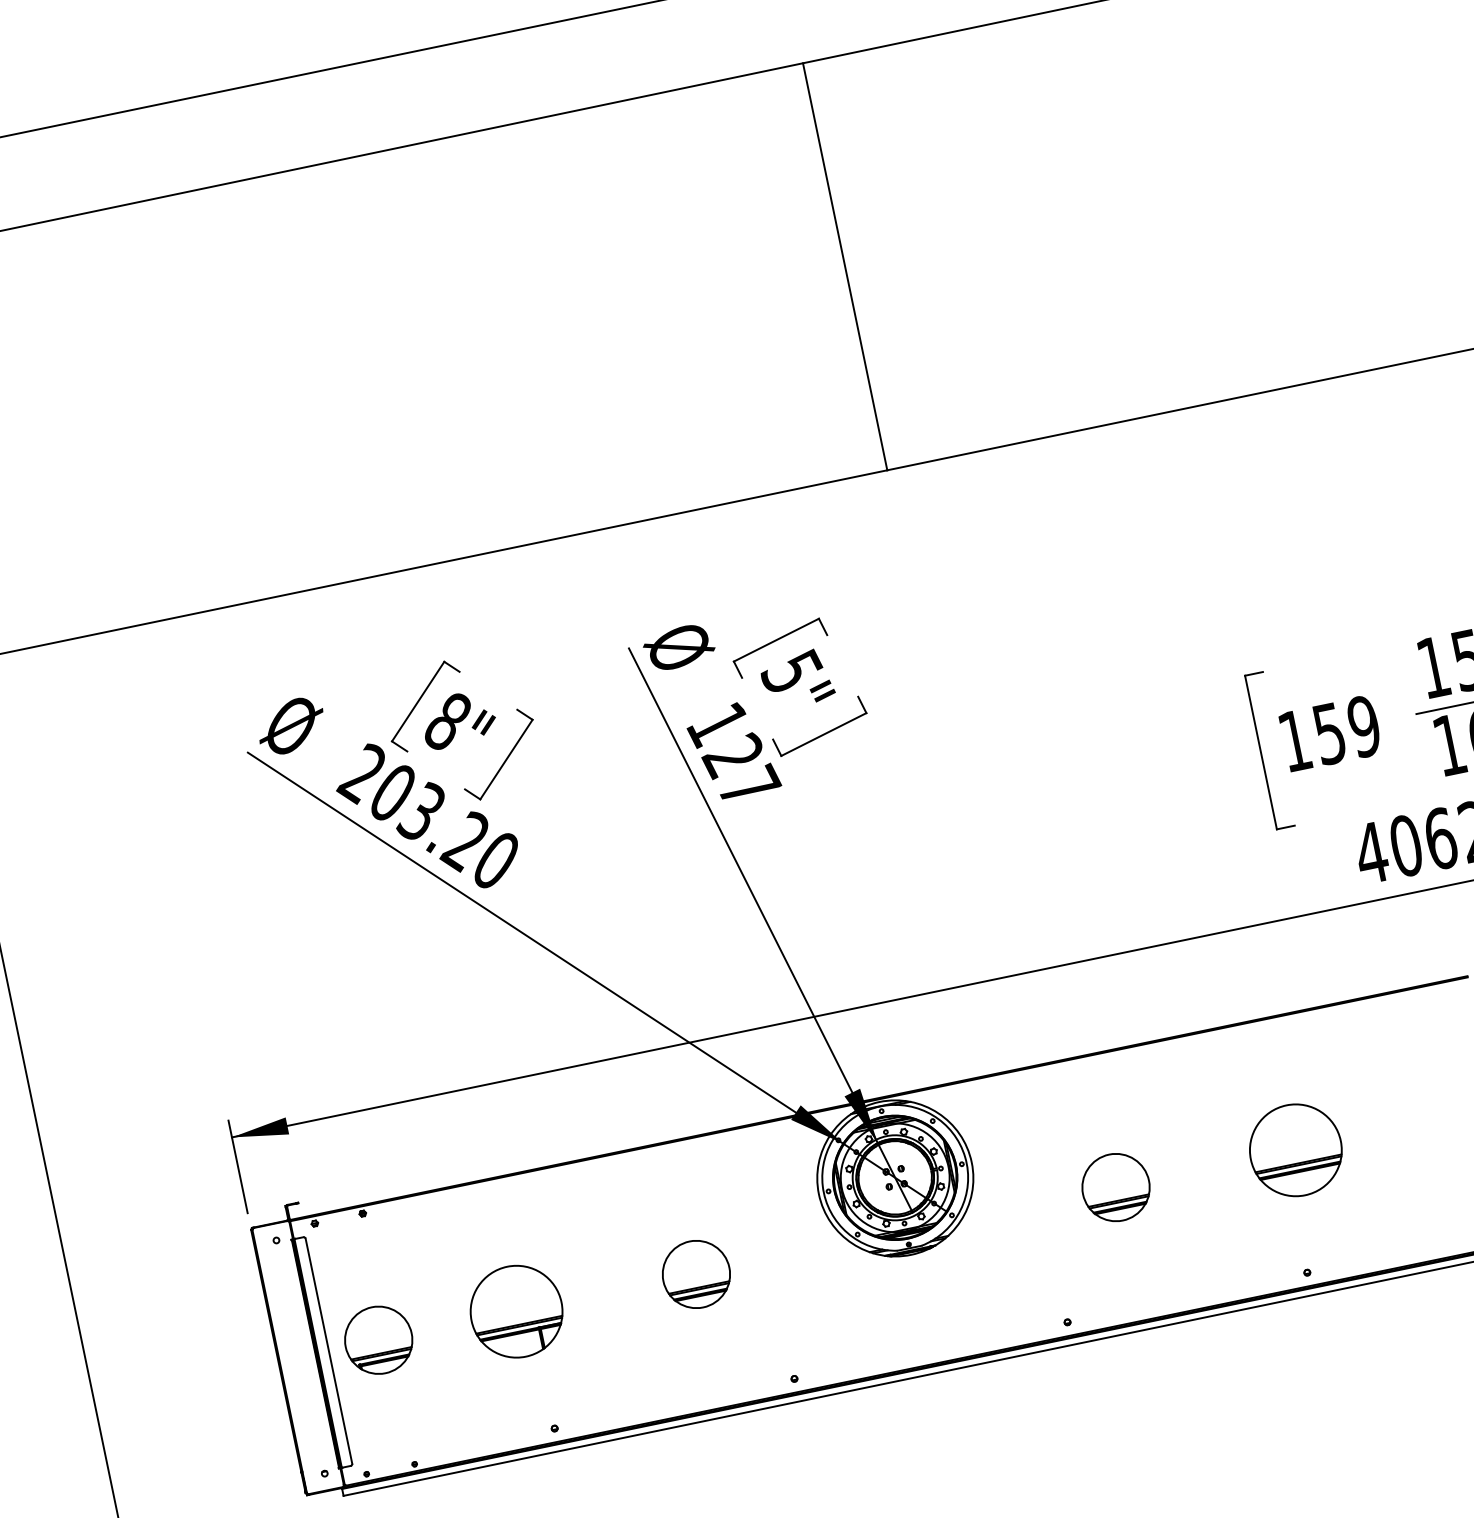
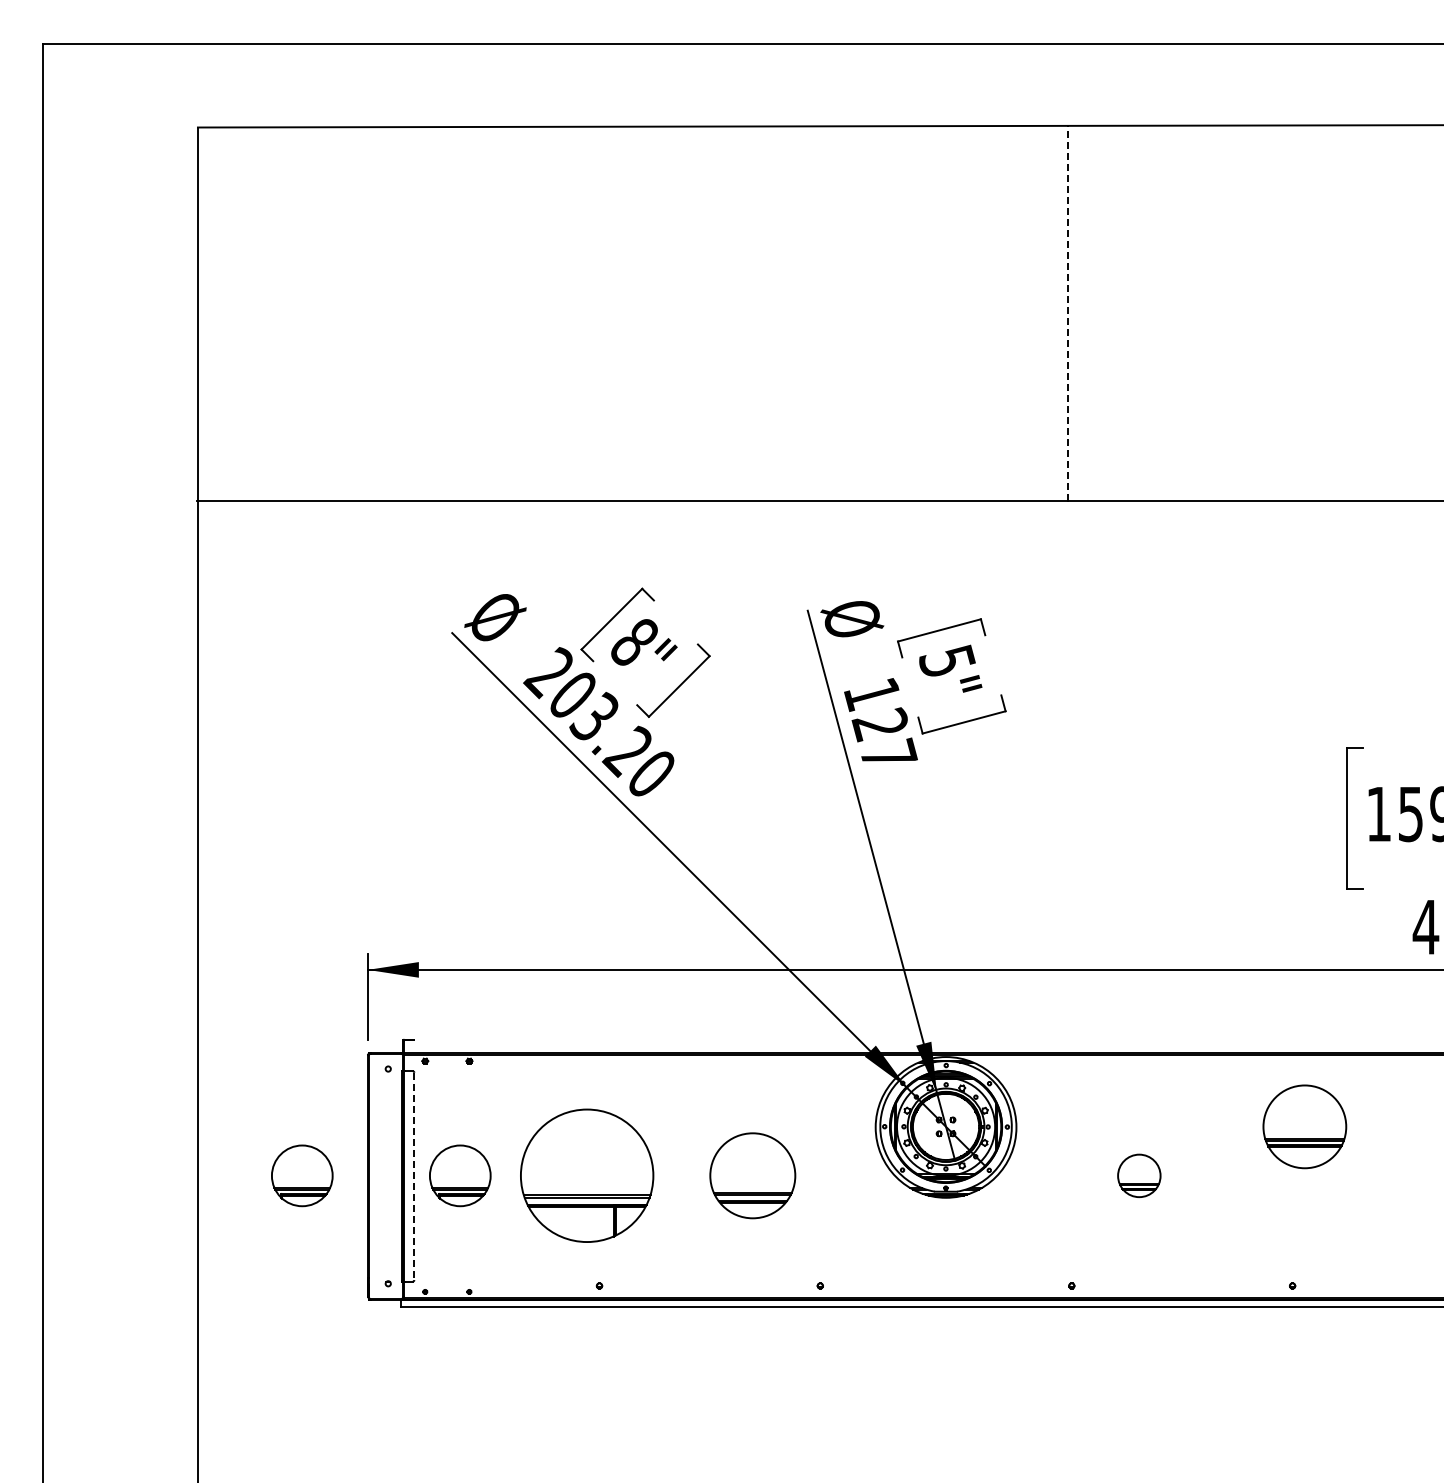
line: (845, 265) -> (1068, 312), solid -> dashed
part: (1295, 1150) -> (1304, 1126), moved
part: (1116, 1187) -> (1139, 1175), size x0.7
part: (695, 1274) -> (752, 1175), size x1.4
part: (516, 1311) -> (587, 1175), size x1.6
line: (329, 1351) -> (414, 1176), solid -> dashed
part: (207, 1375) -> (302, 1175), added

